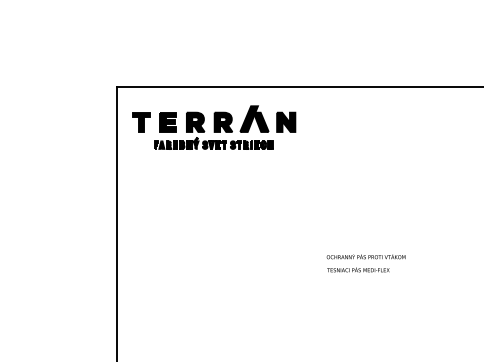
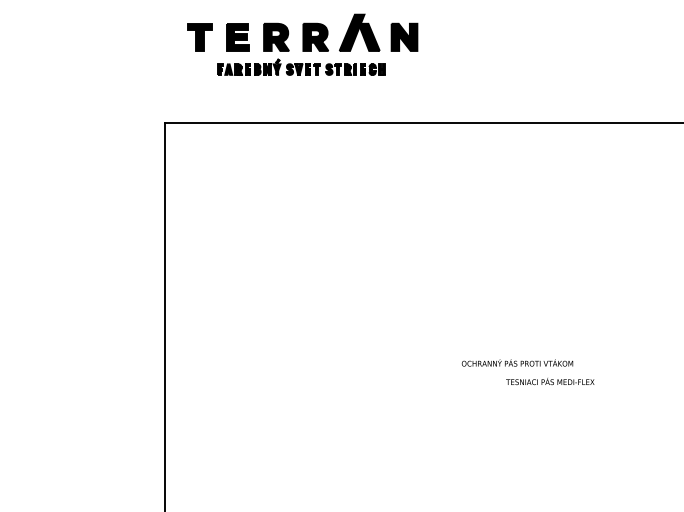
part: (214, 127) -> (303, 44), moved
text: (358, 269) -> (550, 381), moved

